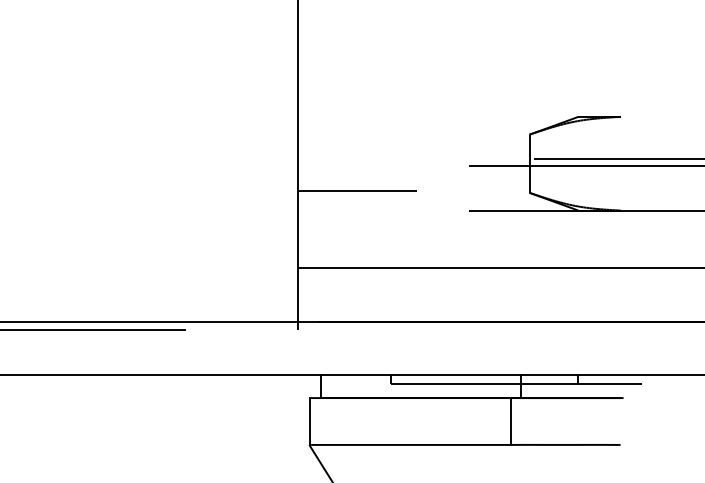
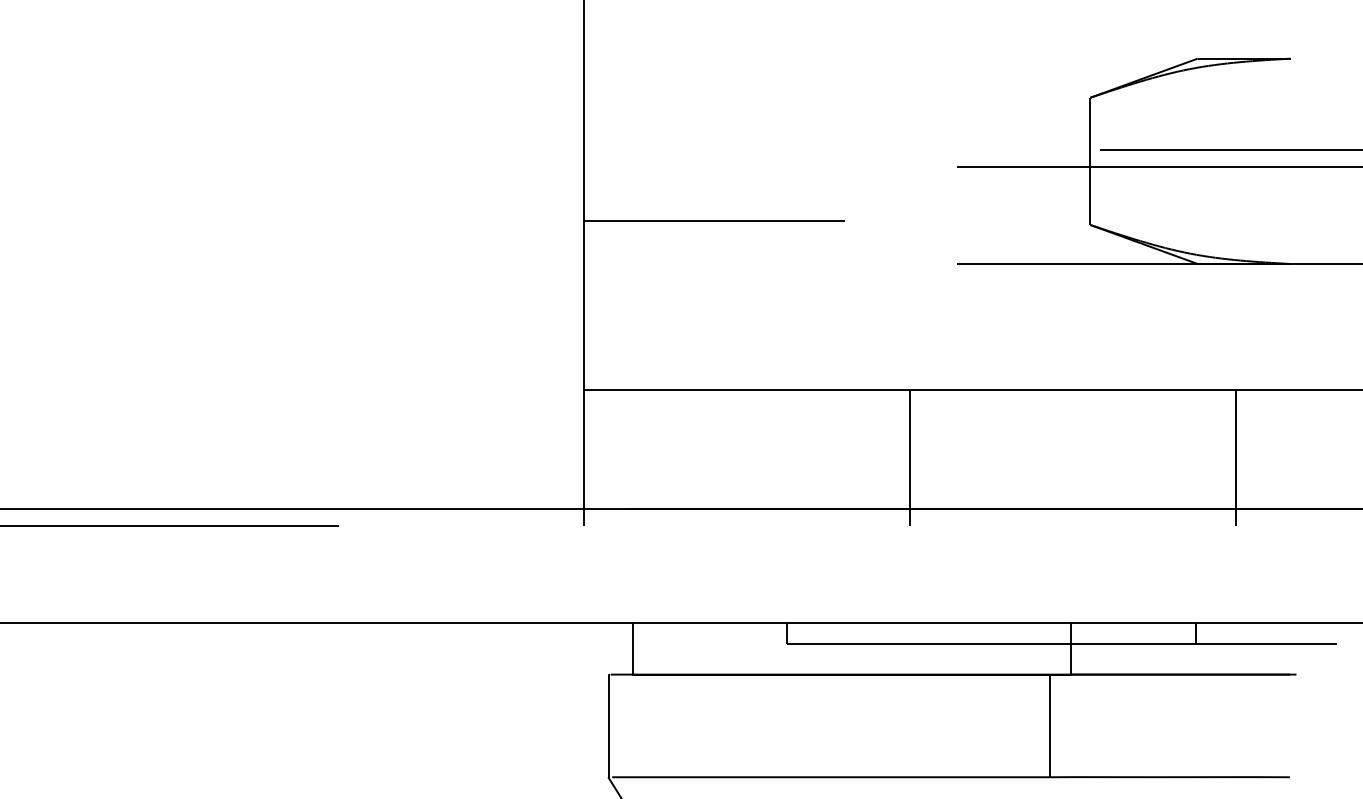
line: (447, 299) -> (910, 458), added
line: (595, 299) -> (1235, 458), added

